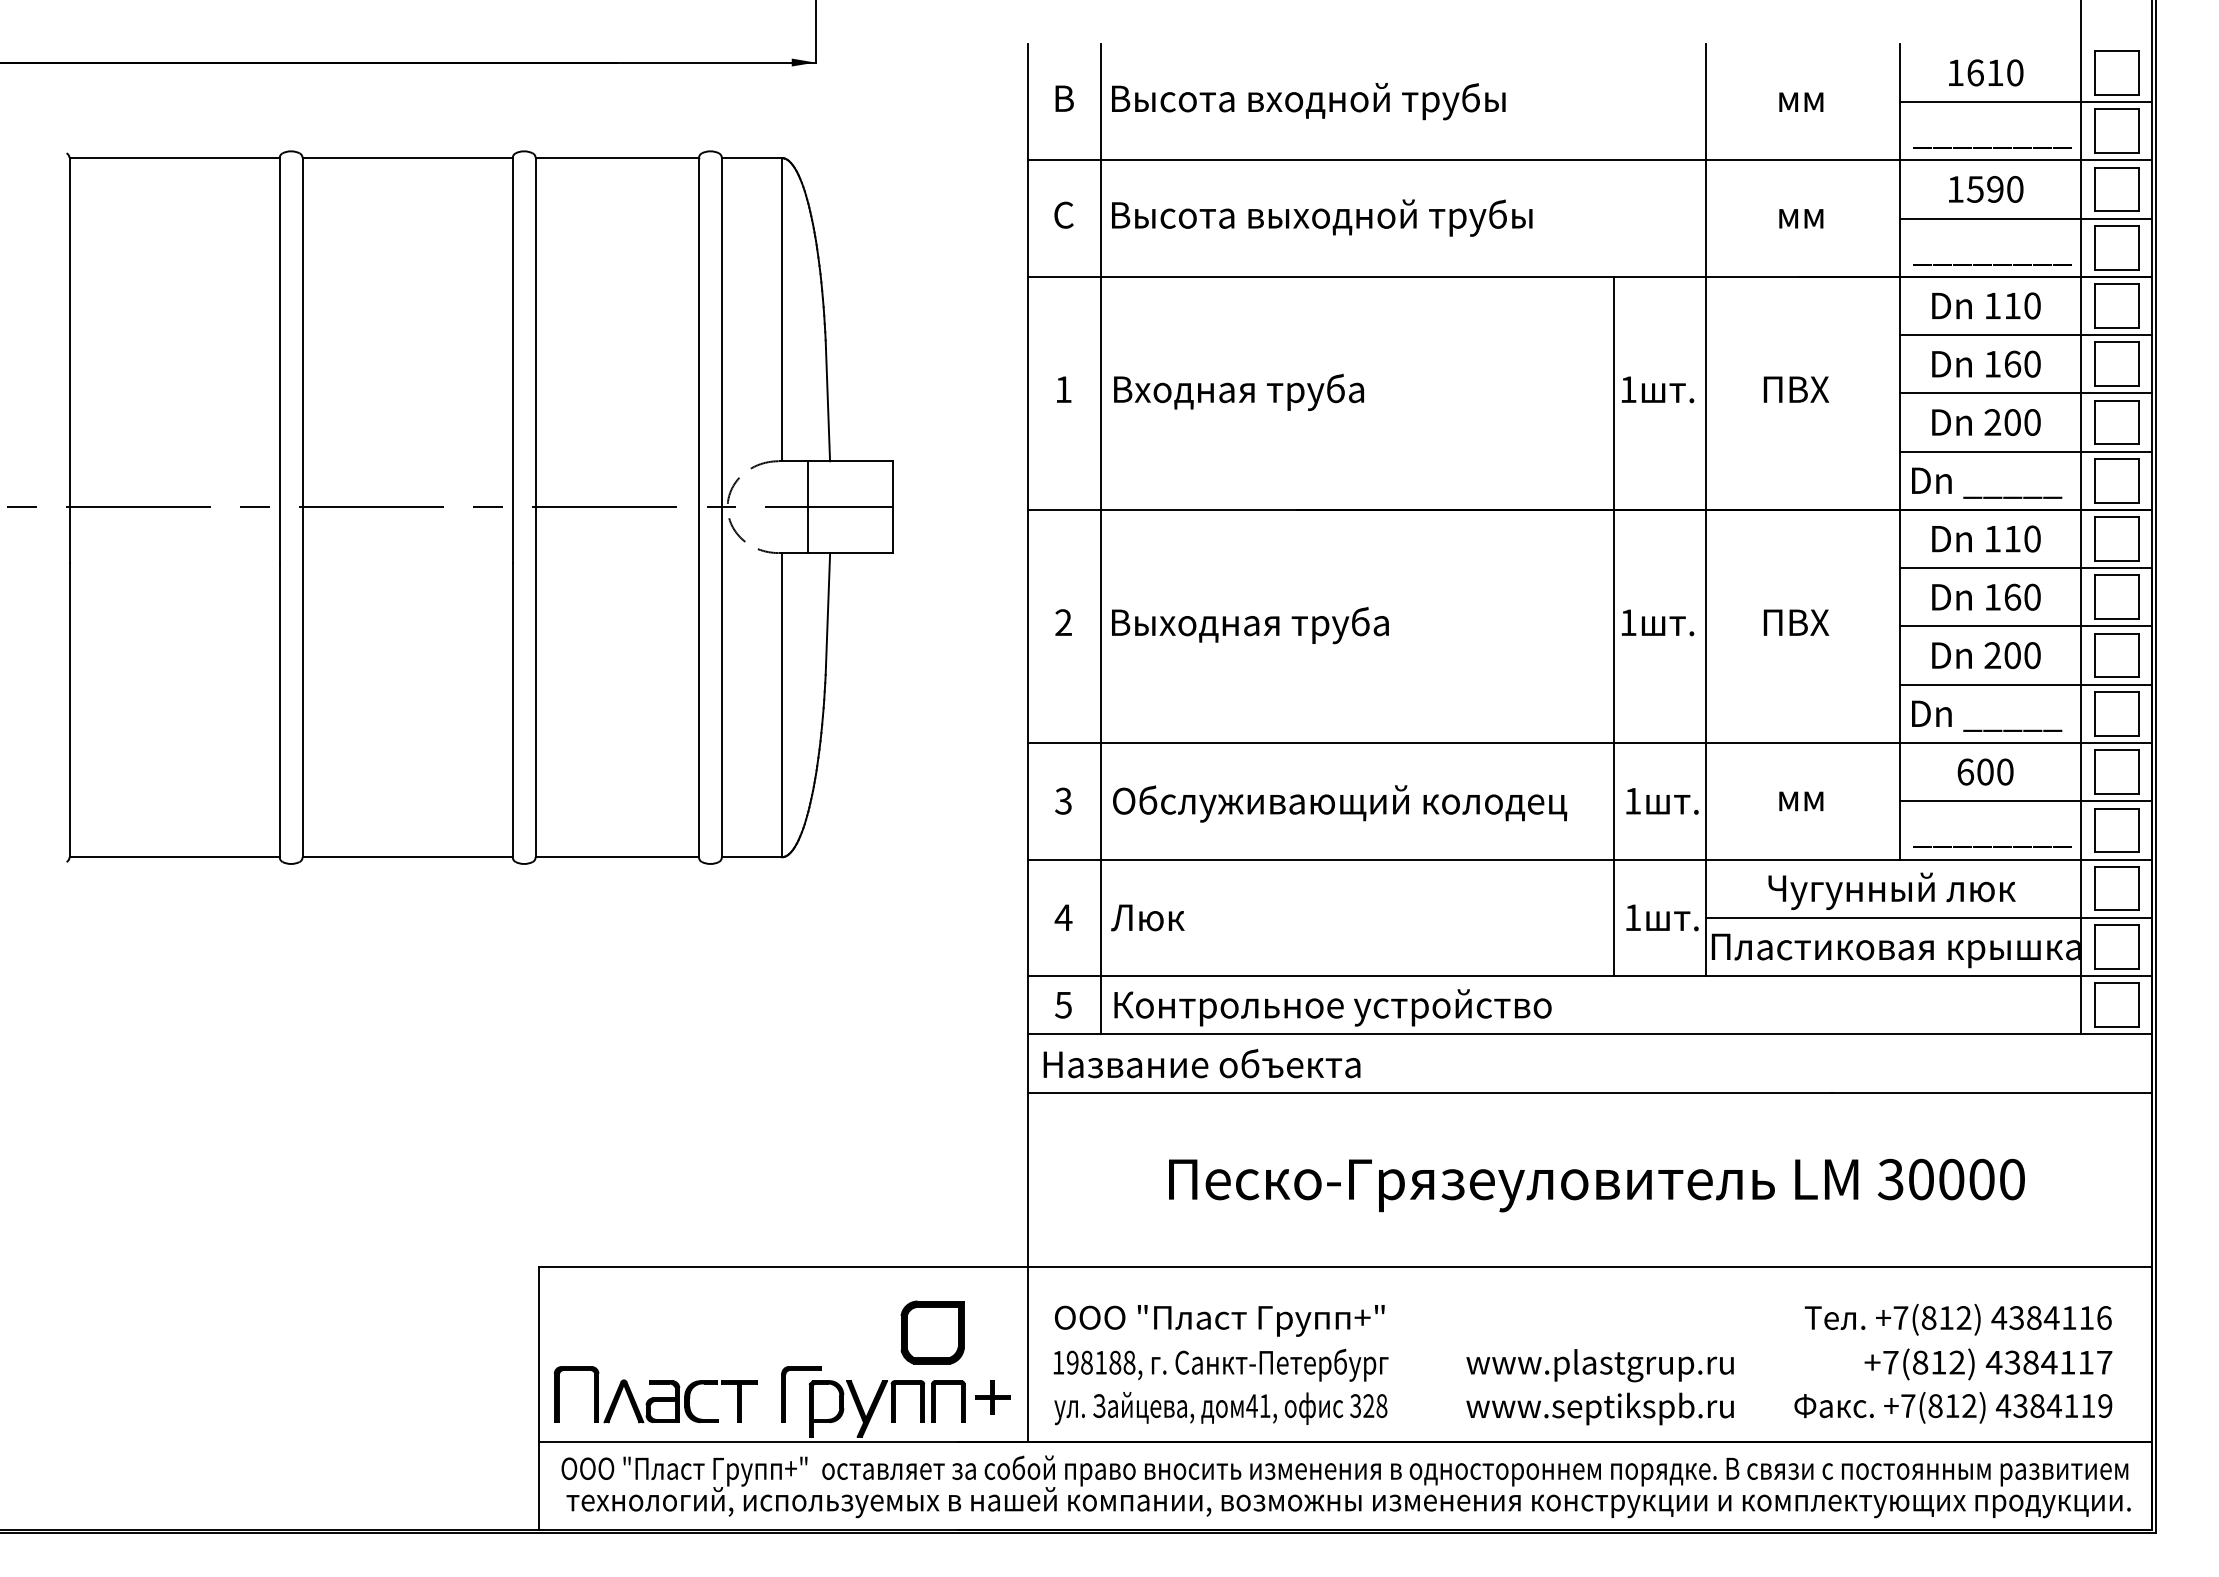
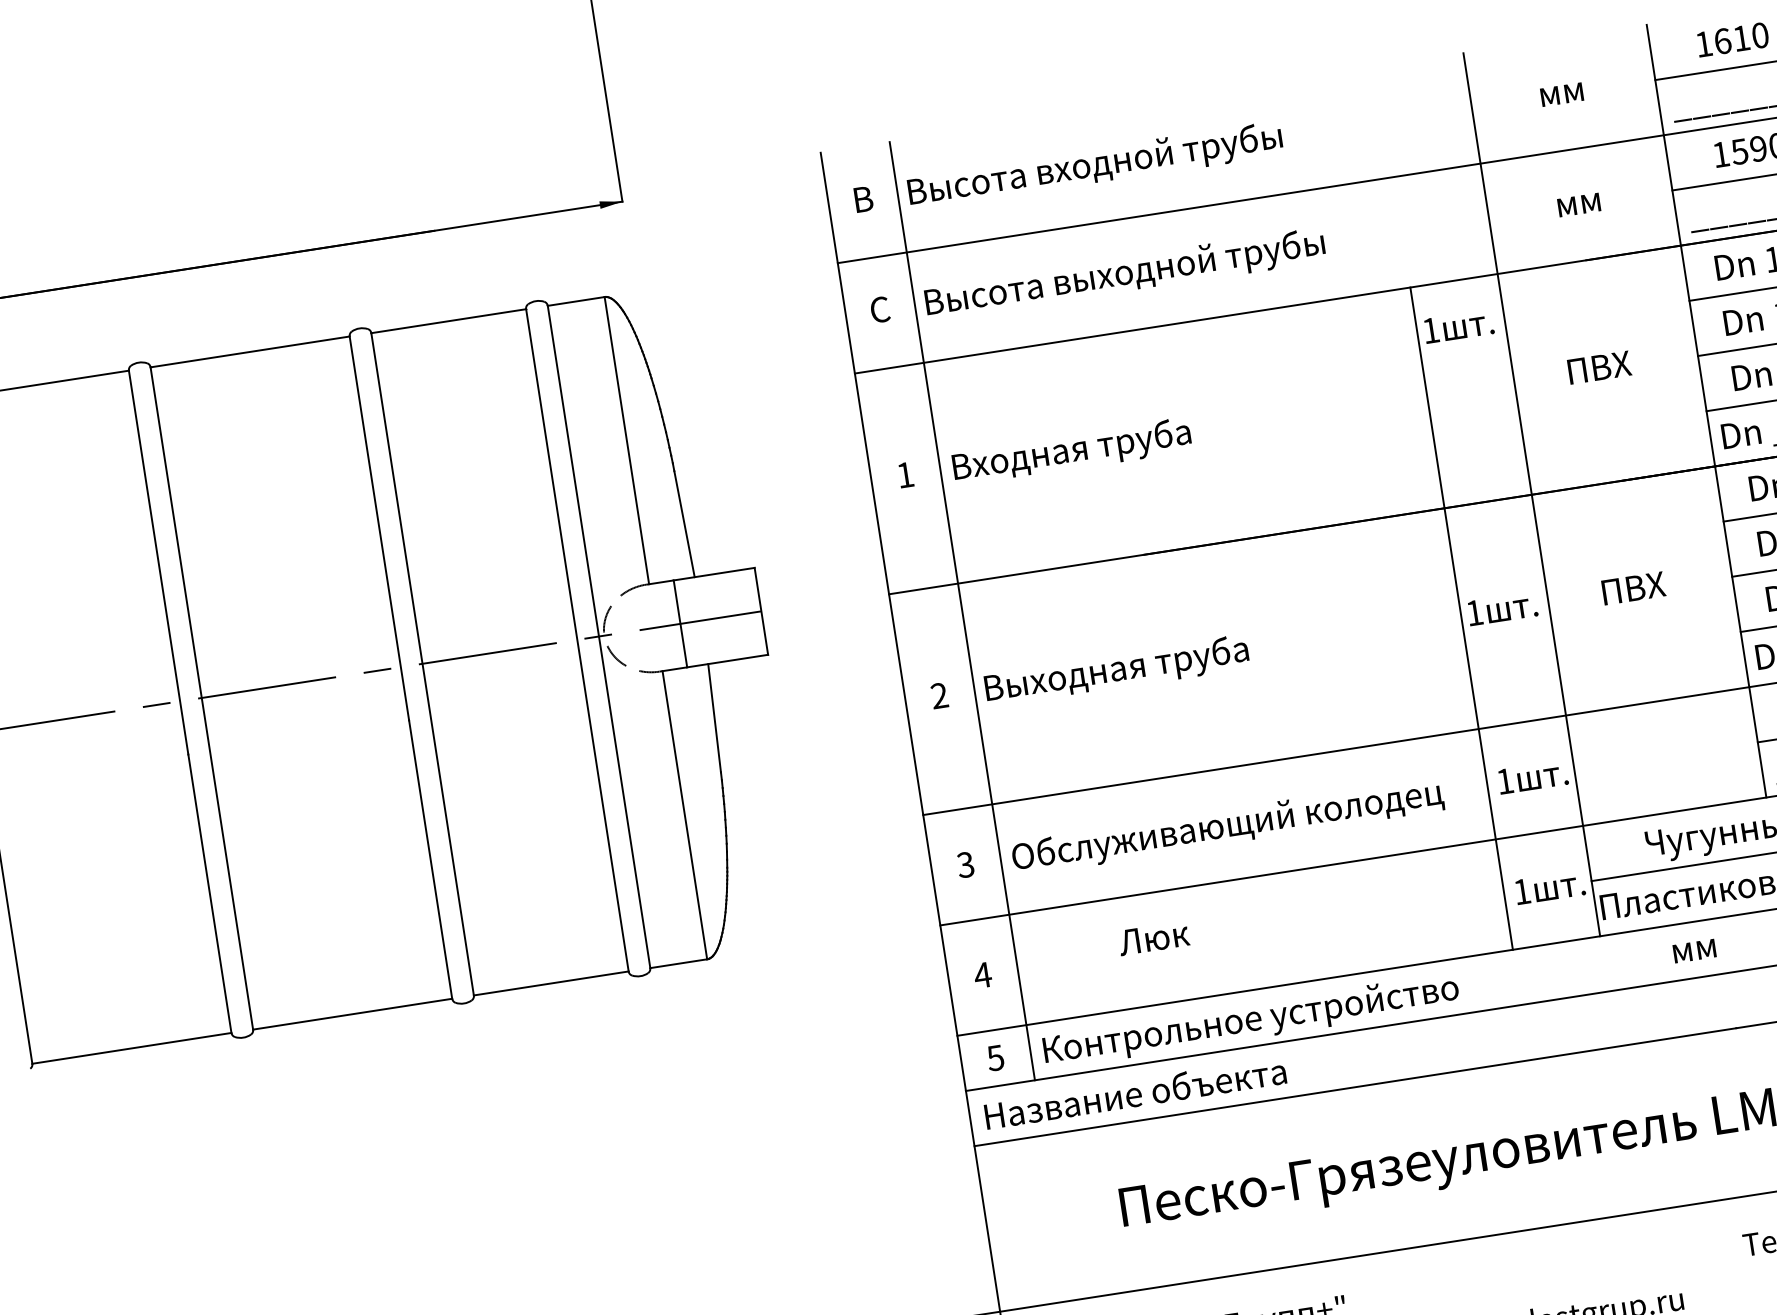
text: (1658, 389) -> (1459, 326), moved
text: (1801, 801) -> (1694, 951), moved
text: (1147, 917) -> (1153, 937), moved

